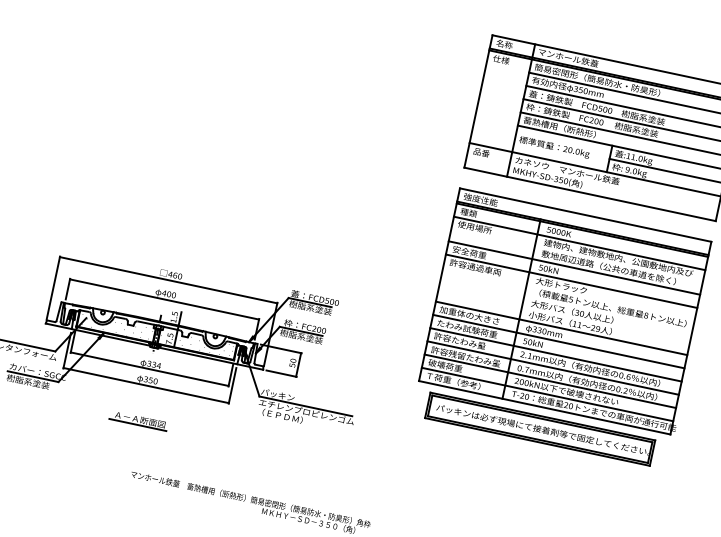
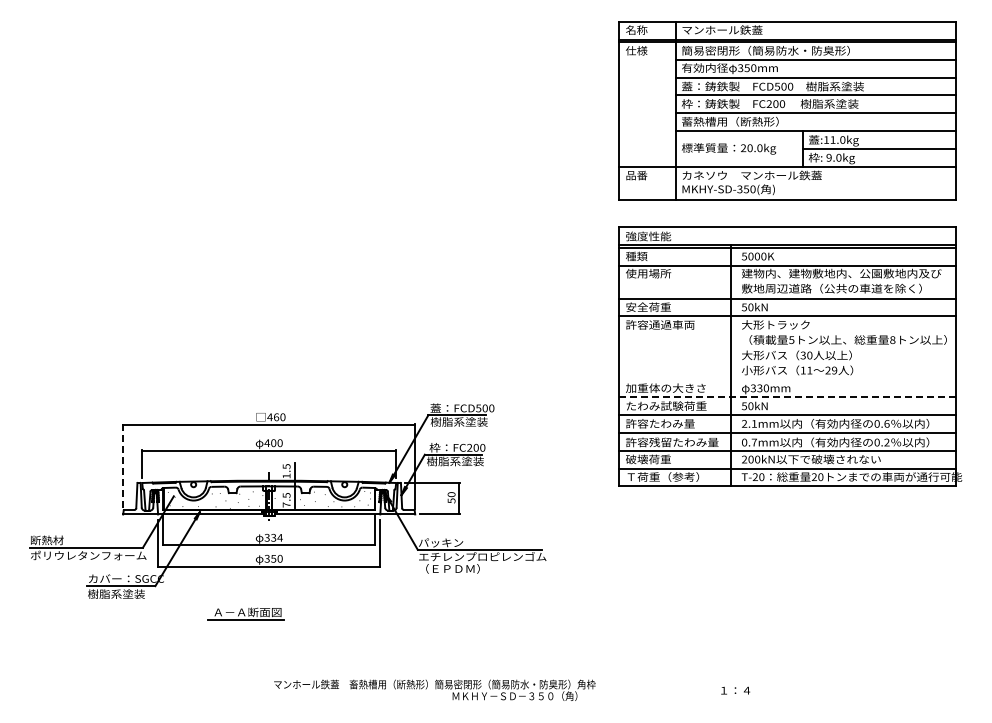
line: (53, 288) -> (123, 467), solid -> dashed
line: (561, 328) -> (787, 379), removed
line: (558, 341) -> (787, 397), solid -> dashed
part: (138, 420) -> (245, 613), moved
part: (540, 428) -> (787, 514), removed

